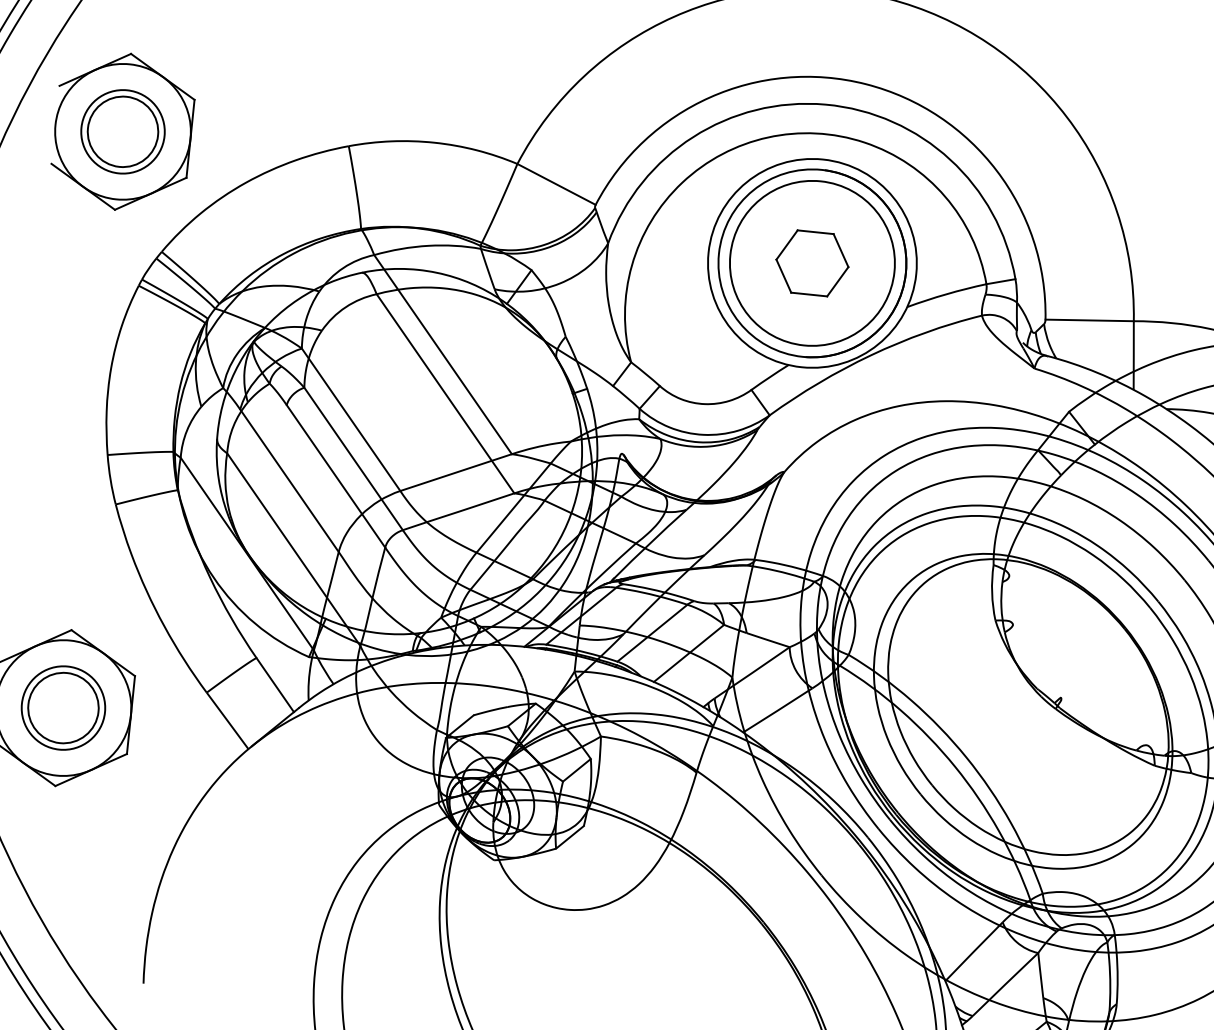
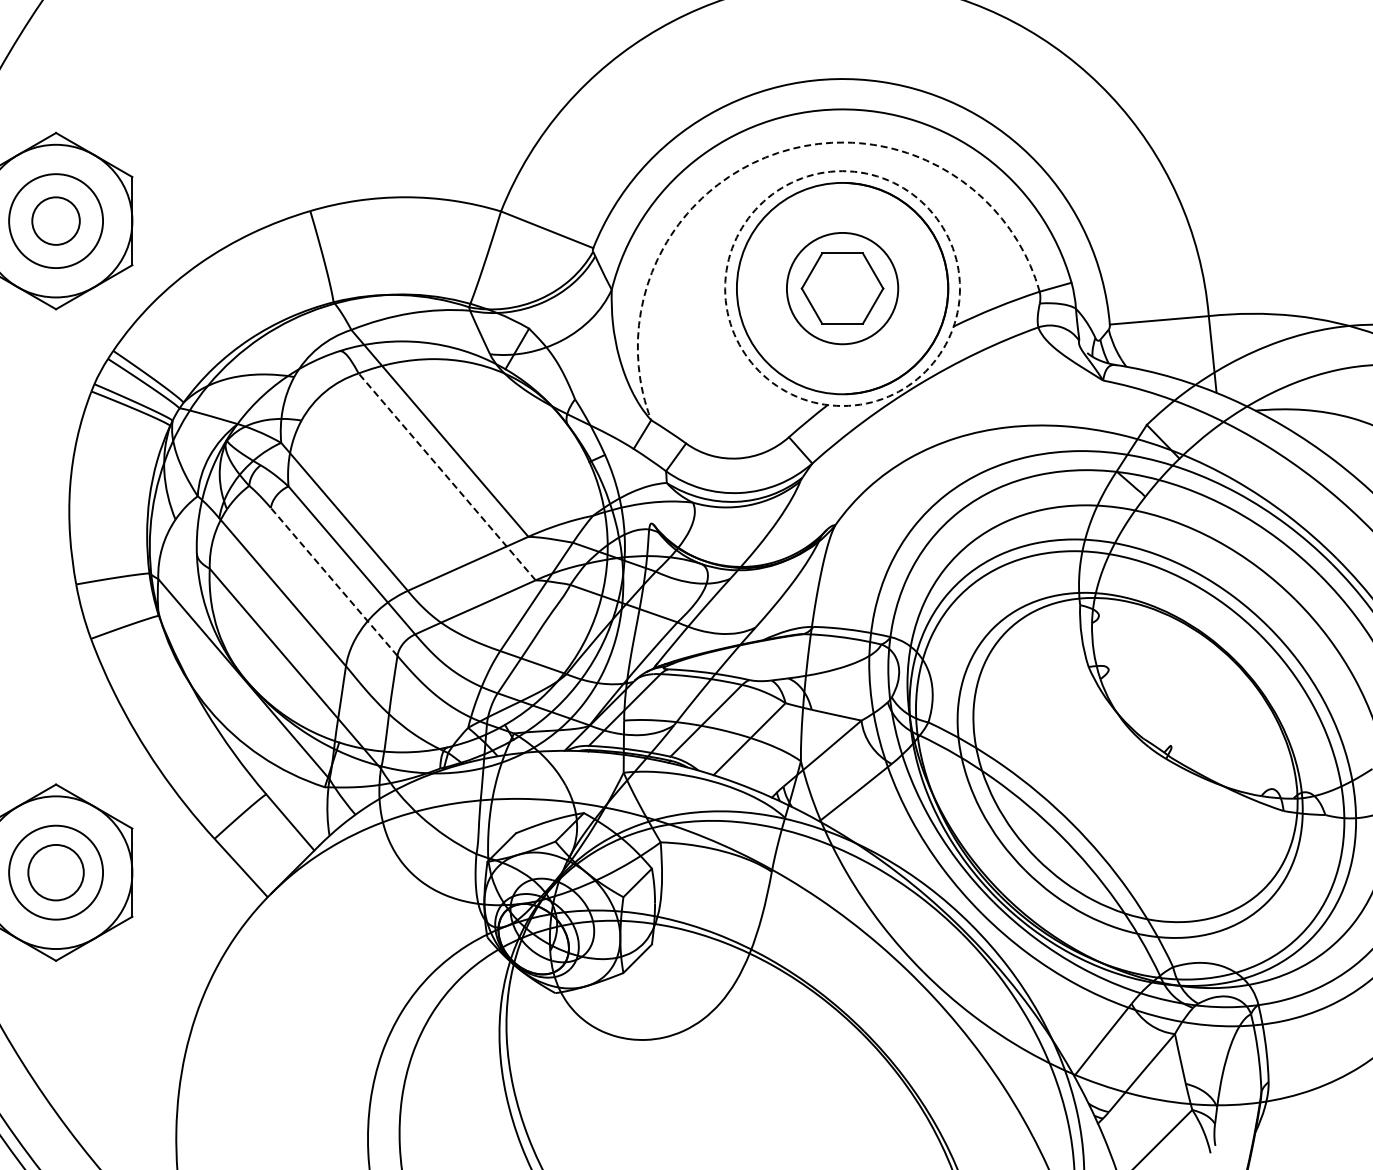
circle: (122, 131) -> (55, 220), size x0.6
arc: (768, 137) -> (778, 152), solid -> dashed
circle: (812, 263) -> (842, 288), size x0.6
circle: (812, 263) -> (842, 288), solid -> dashed
line: (444, 393) -> (446, 476), solid -> dashed
line: (335, 475) -> (333, 581), solid -> dashed
circle: (62, 707) -> (55, 872), size x0.7

